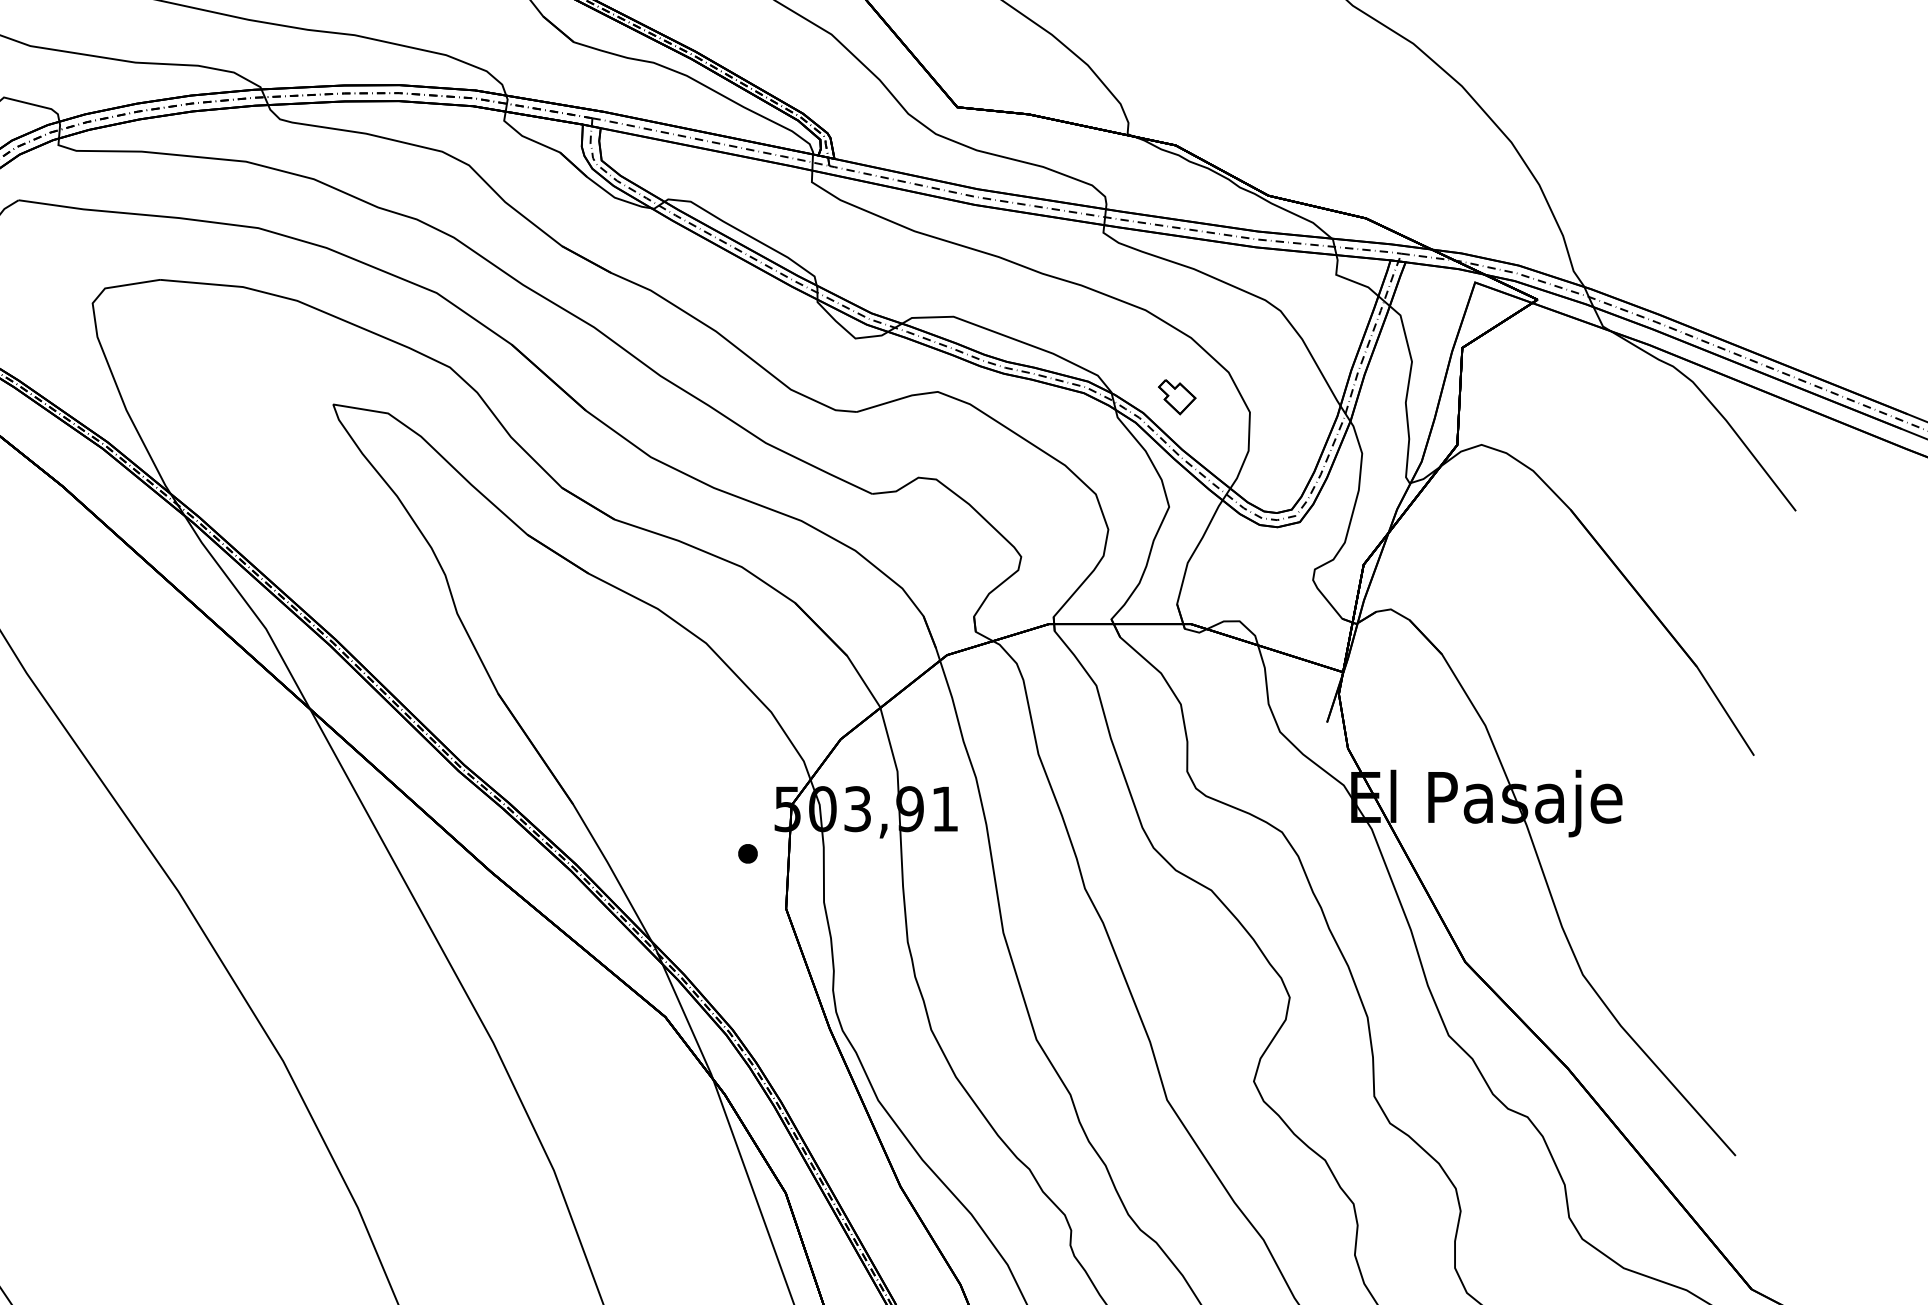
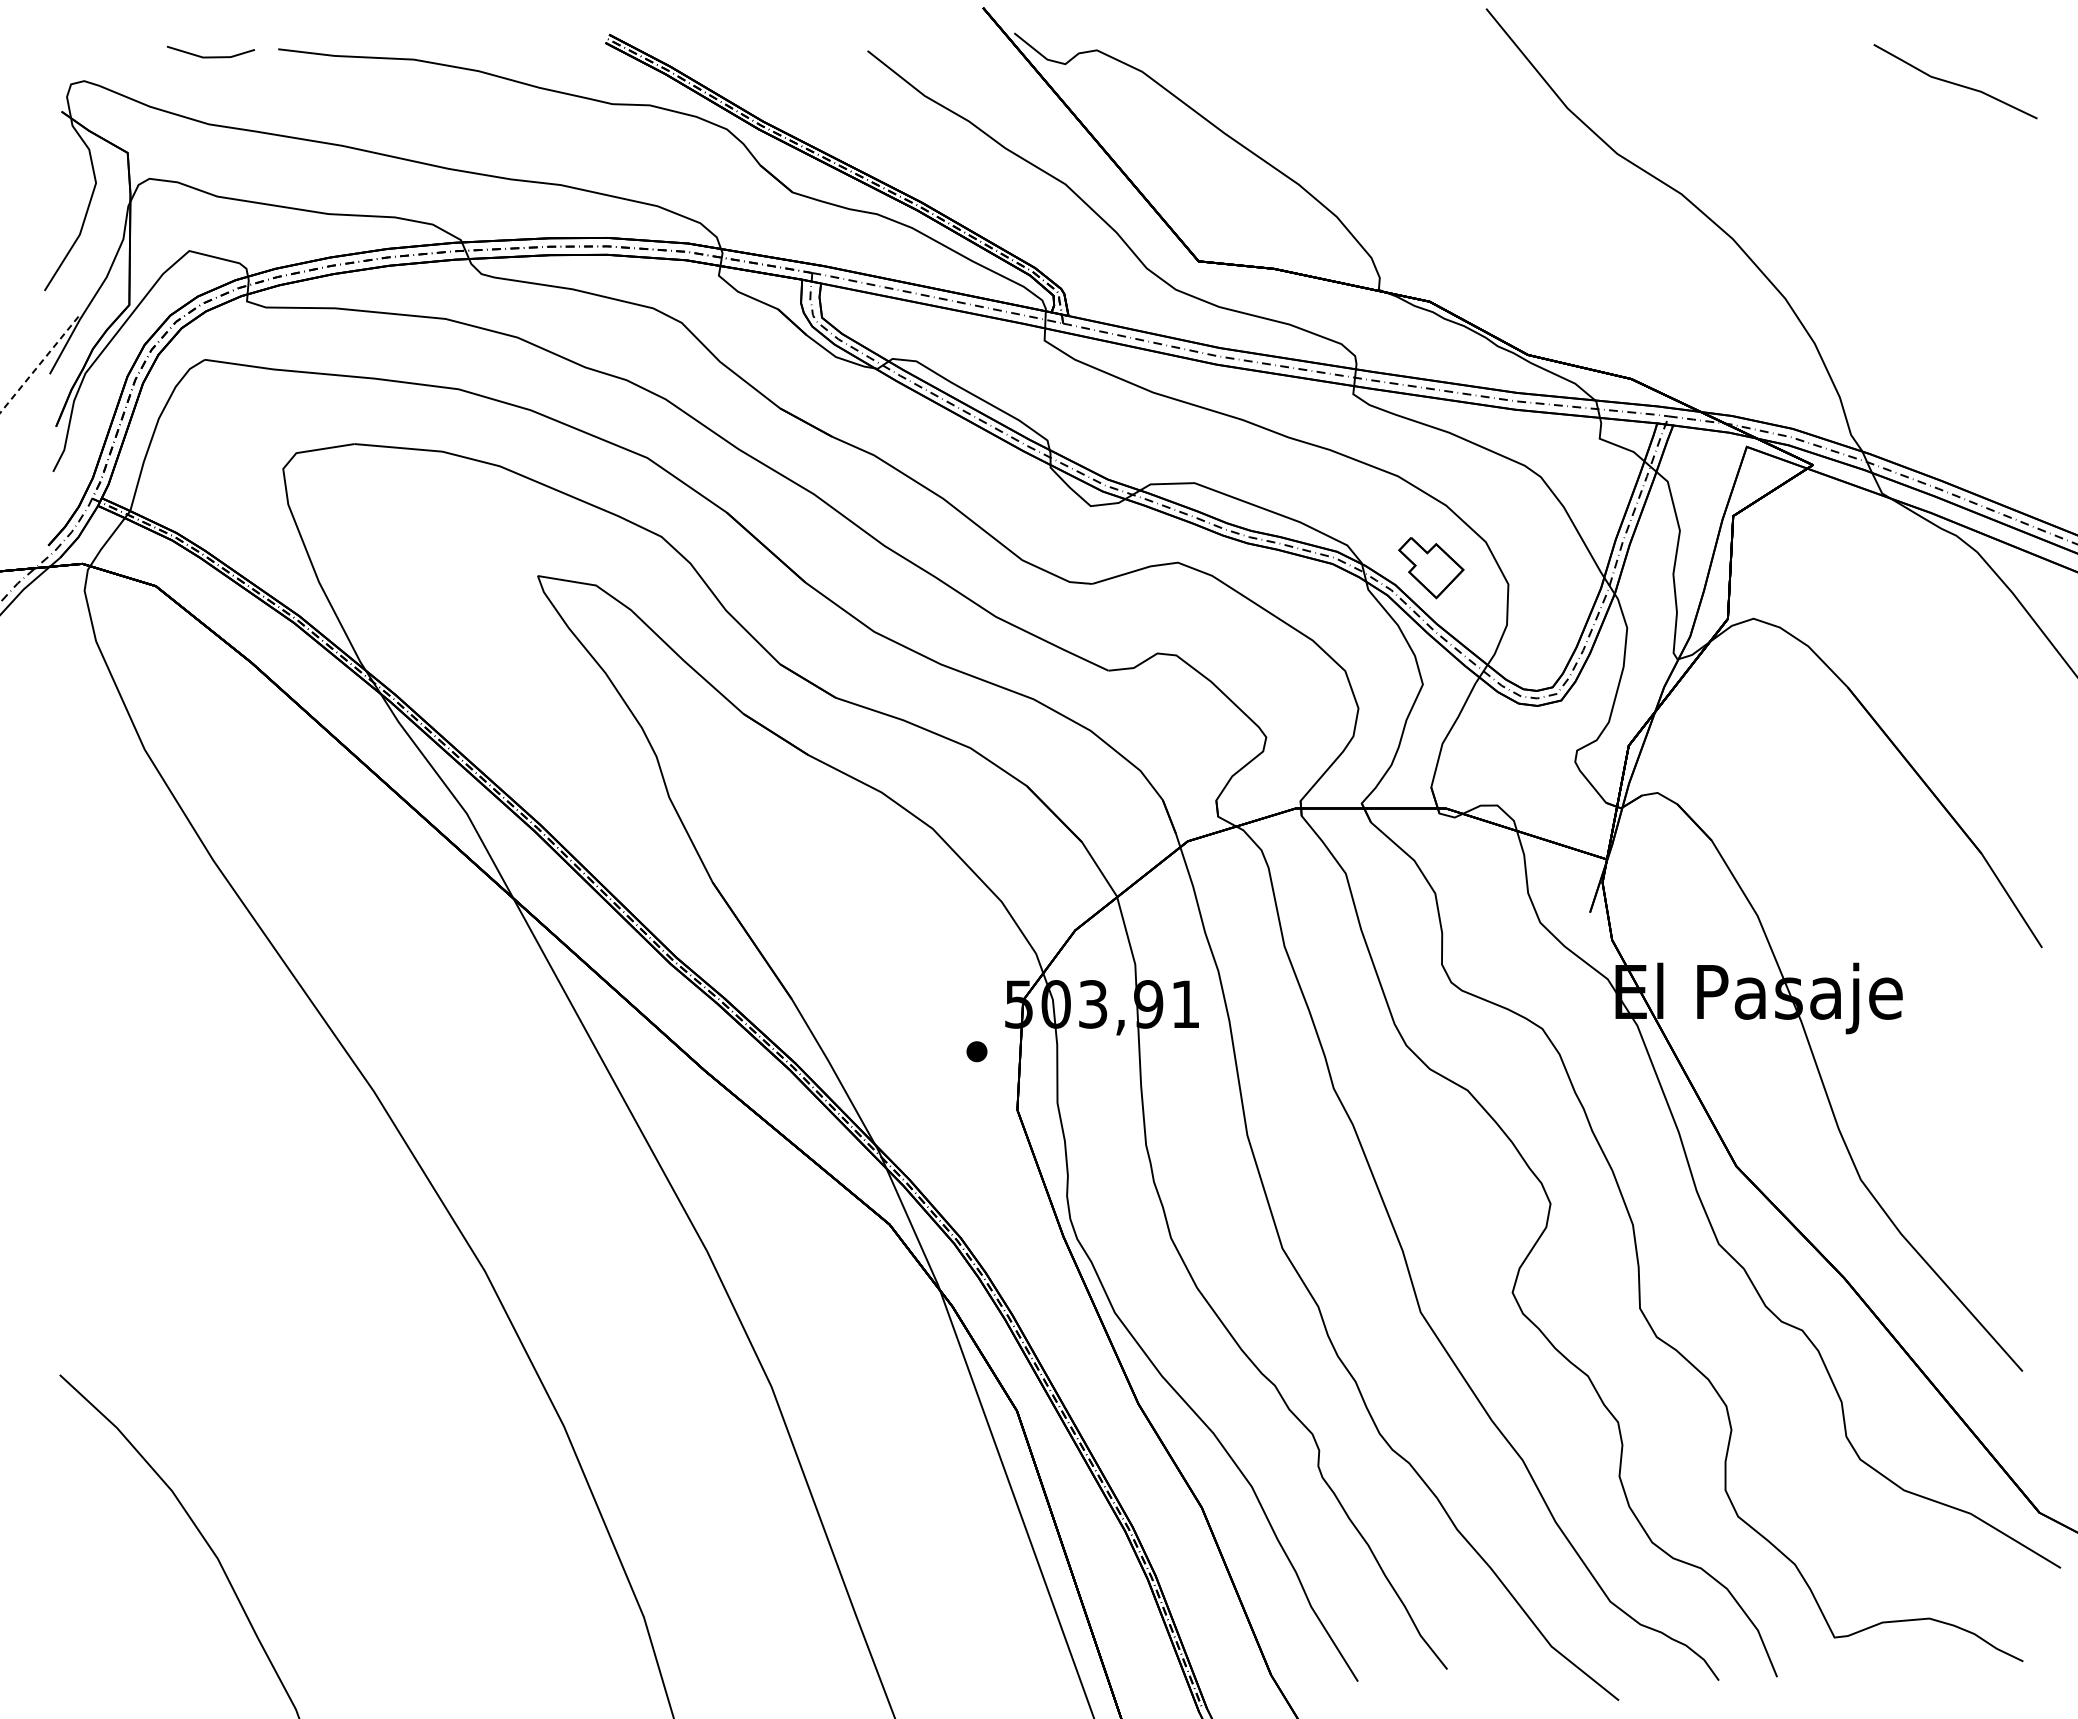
part: (1177, 397) -> (1431, 568), size x1.67

